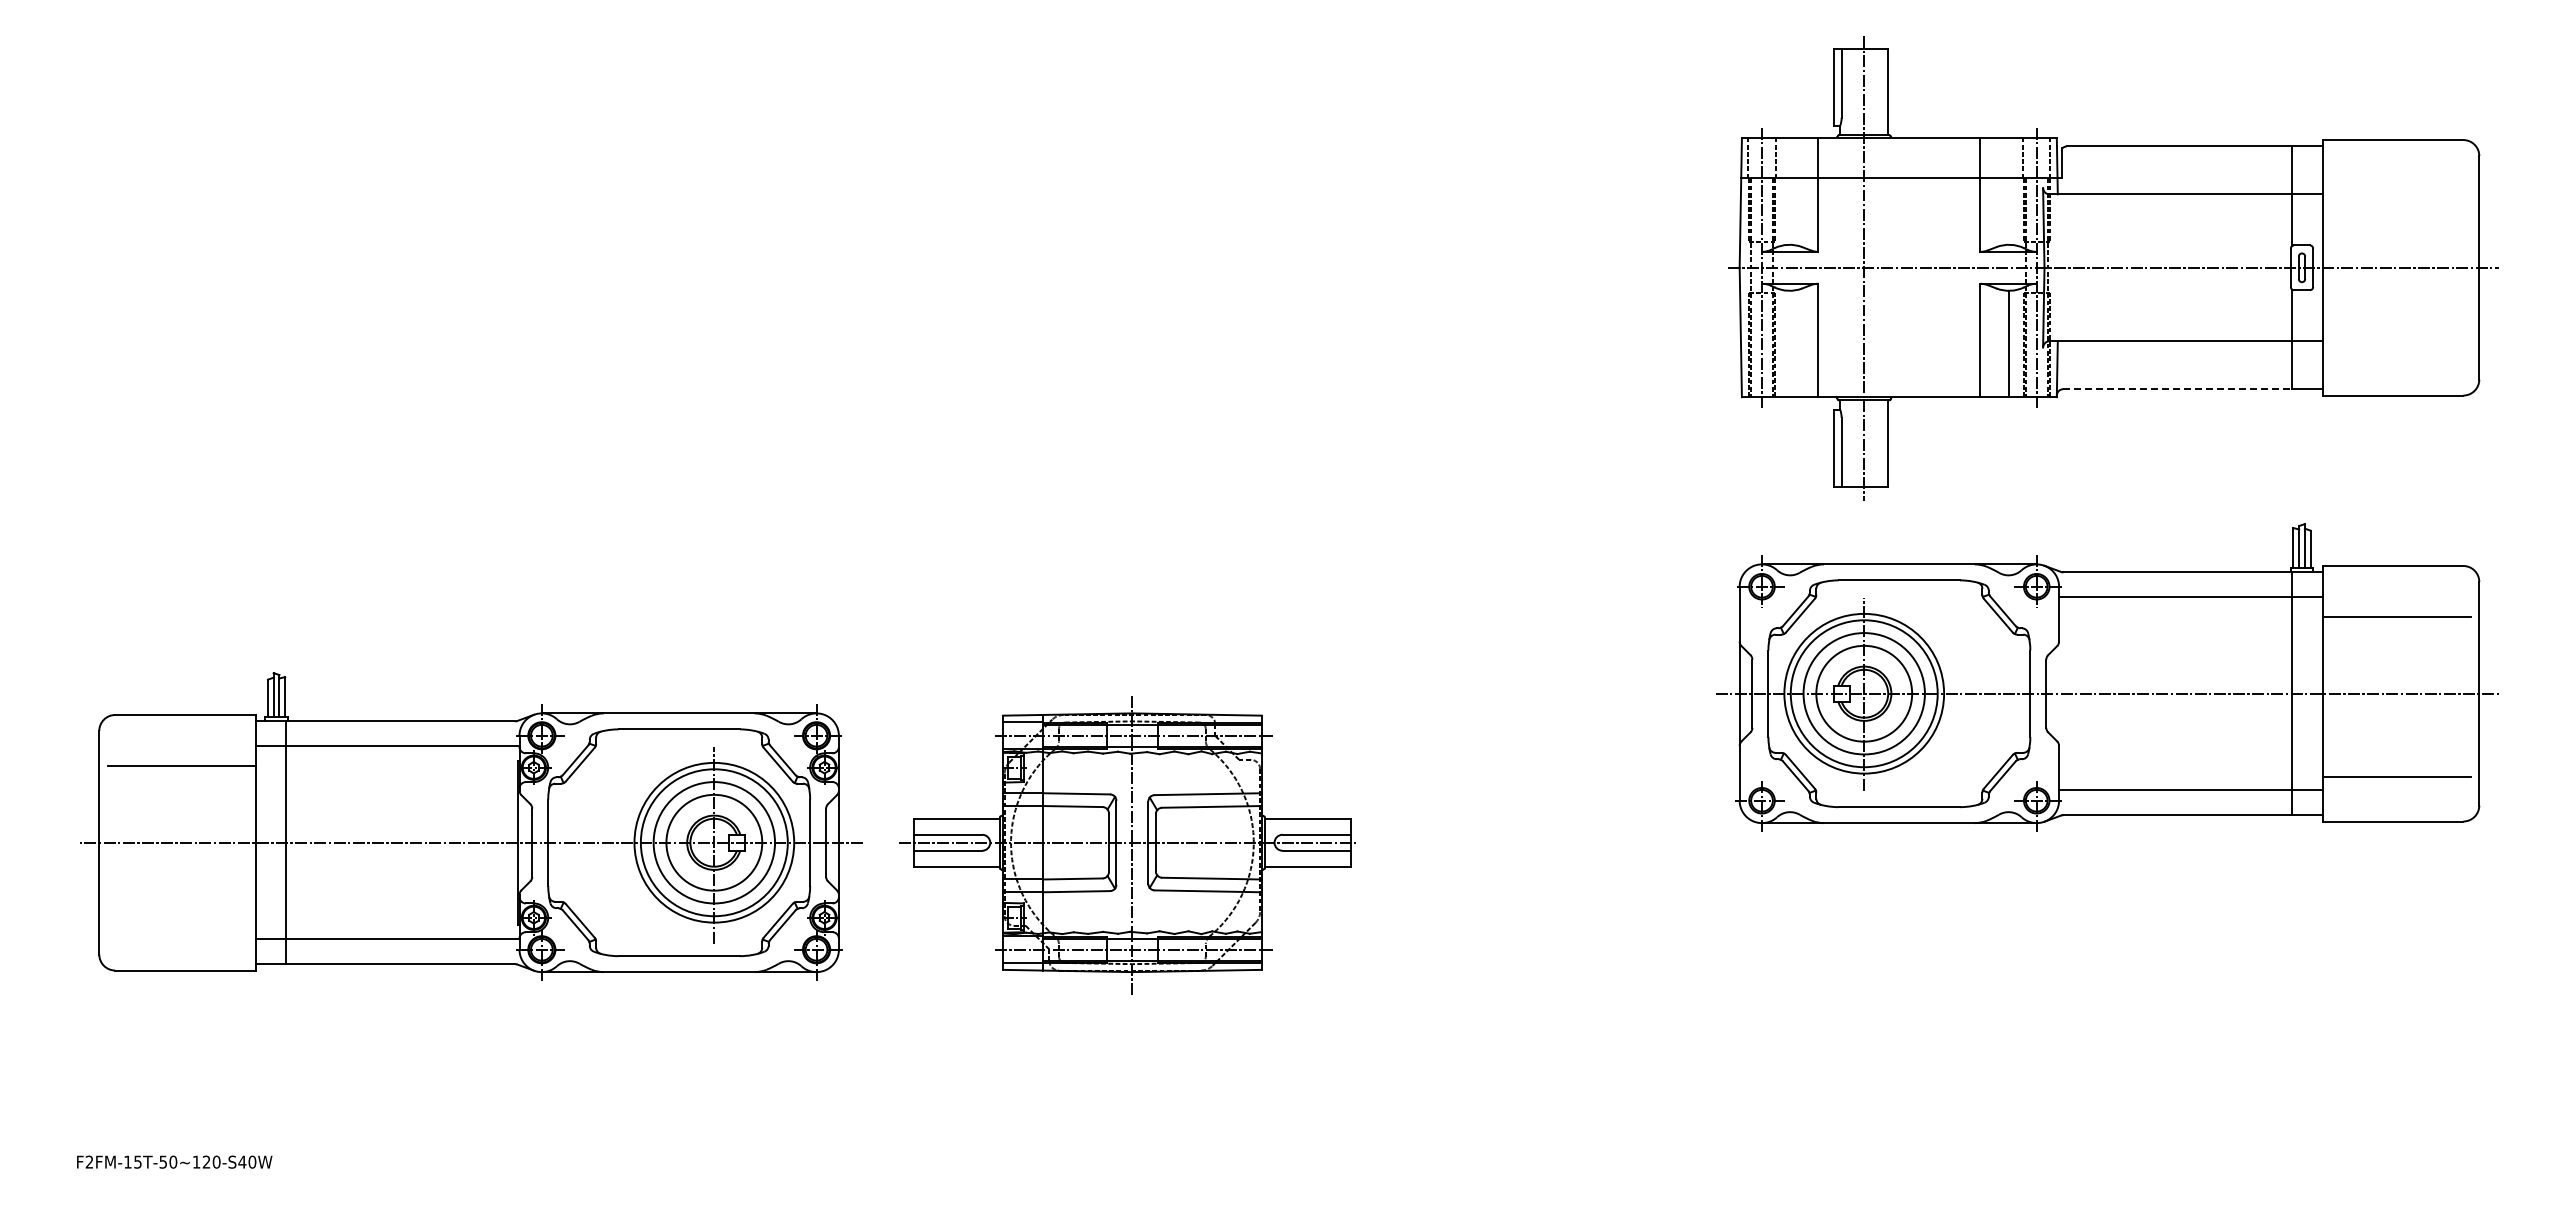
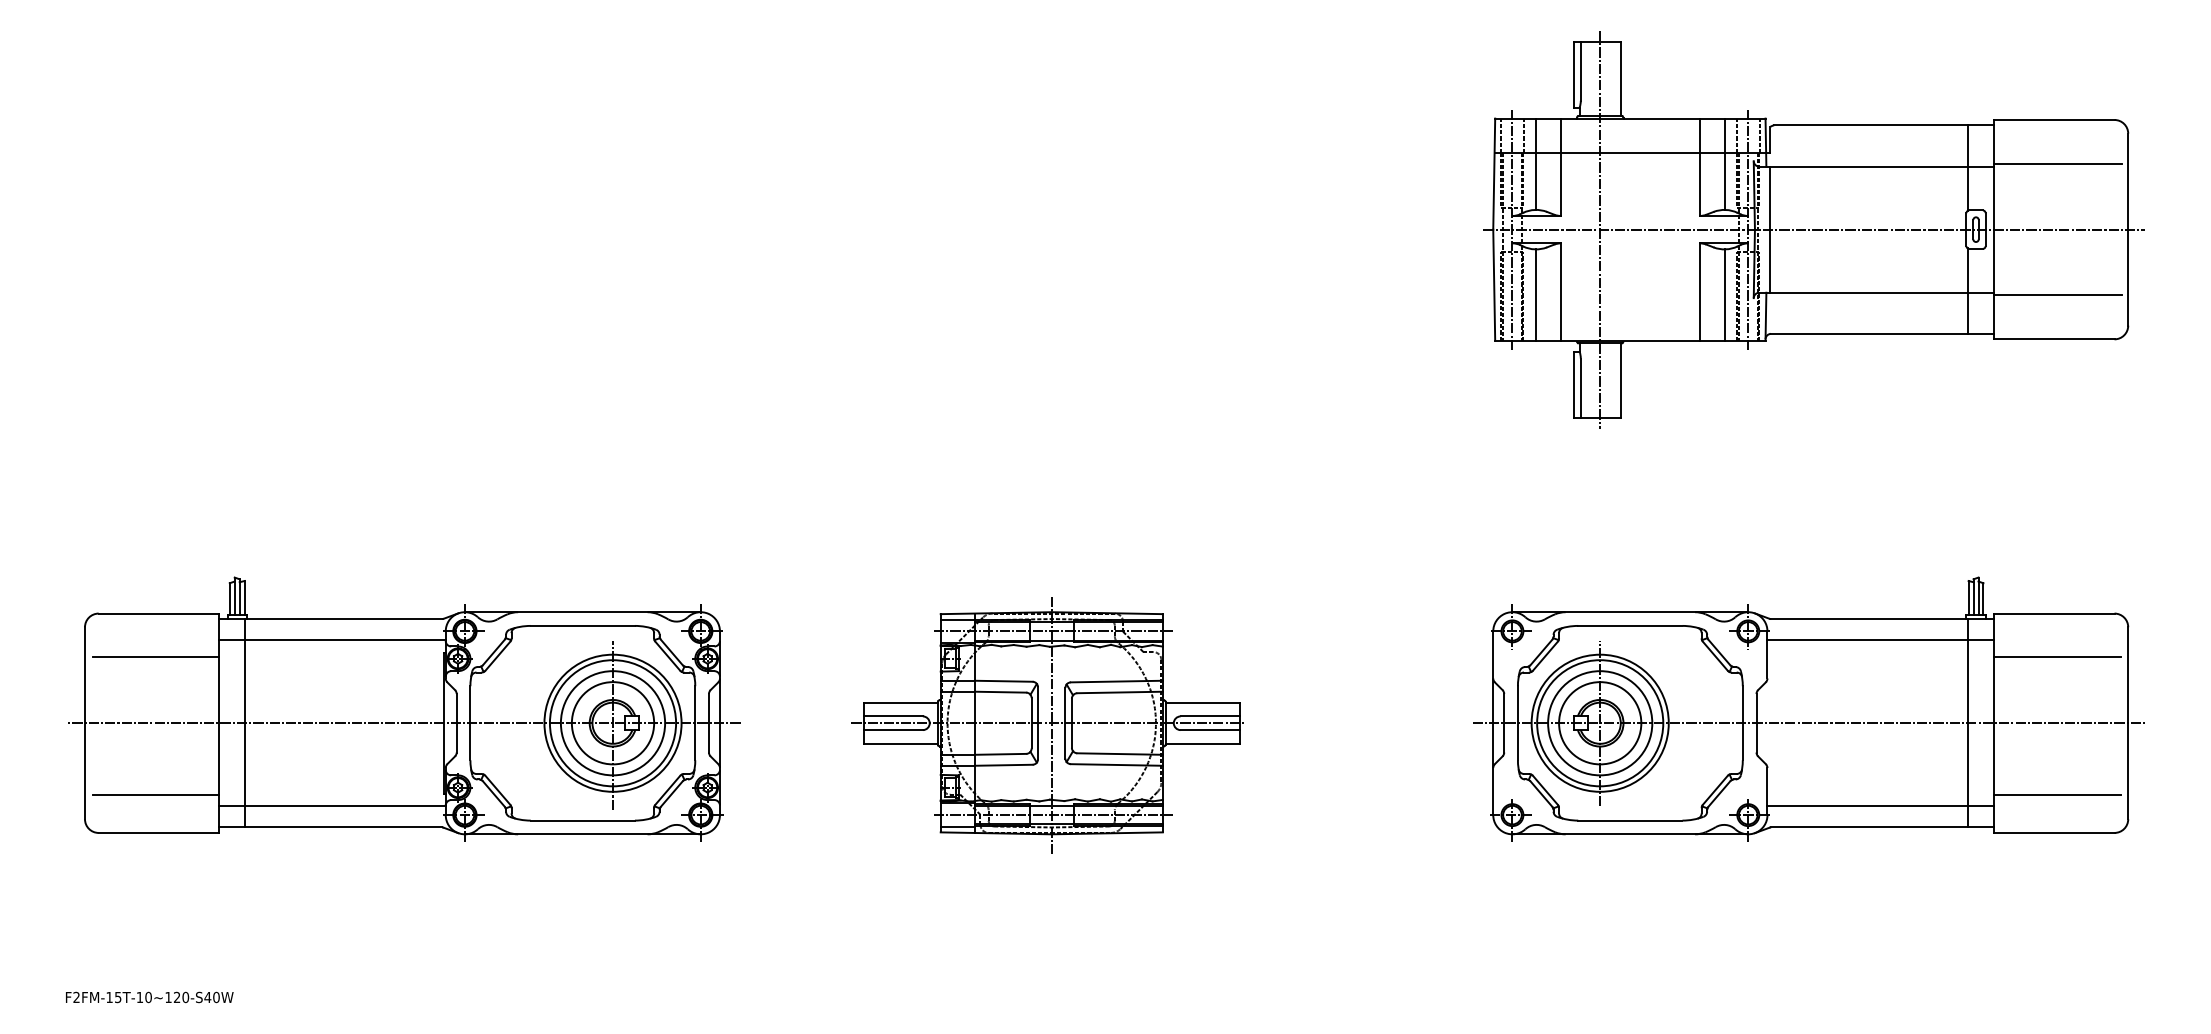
line: (1789, 191) -> (1536, 164), added
line: (2009, 191) -> (1724, 164), added
line: (2397, 191) -> (2058, 164), added
line: (2062, 267) -> (1770, 229), added
line: (1789, 343) -> (1536, 294), added
line: (2397, 344) -> (2058, 295), added
line: (2177, 389) -> (1869, 334), dashed -> solid
part: (2107, 677) -> (1809, 709), moved
part: (1127, 845) -> (1047, 725), moved
line: (181, 925) -> (155, 794), added
text: (162, 1161) -> (139, 996), F2FM-15T-50~120-S40W -> F2FM-15T-10~120-S40W

